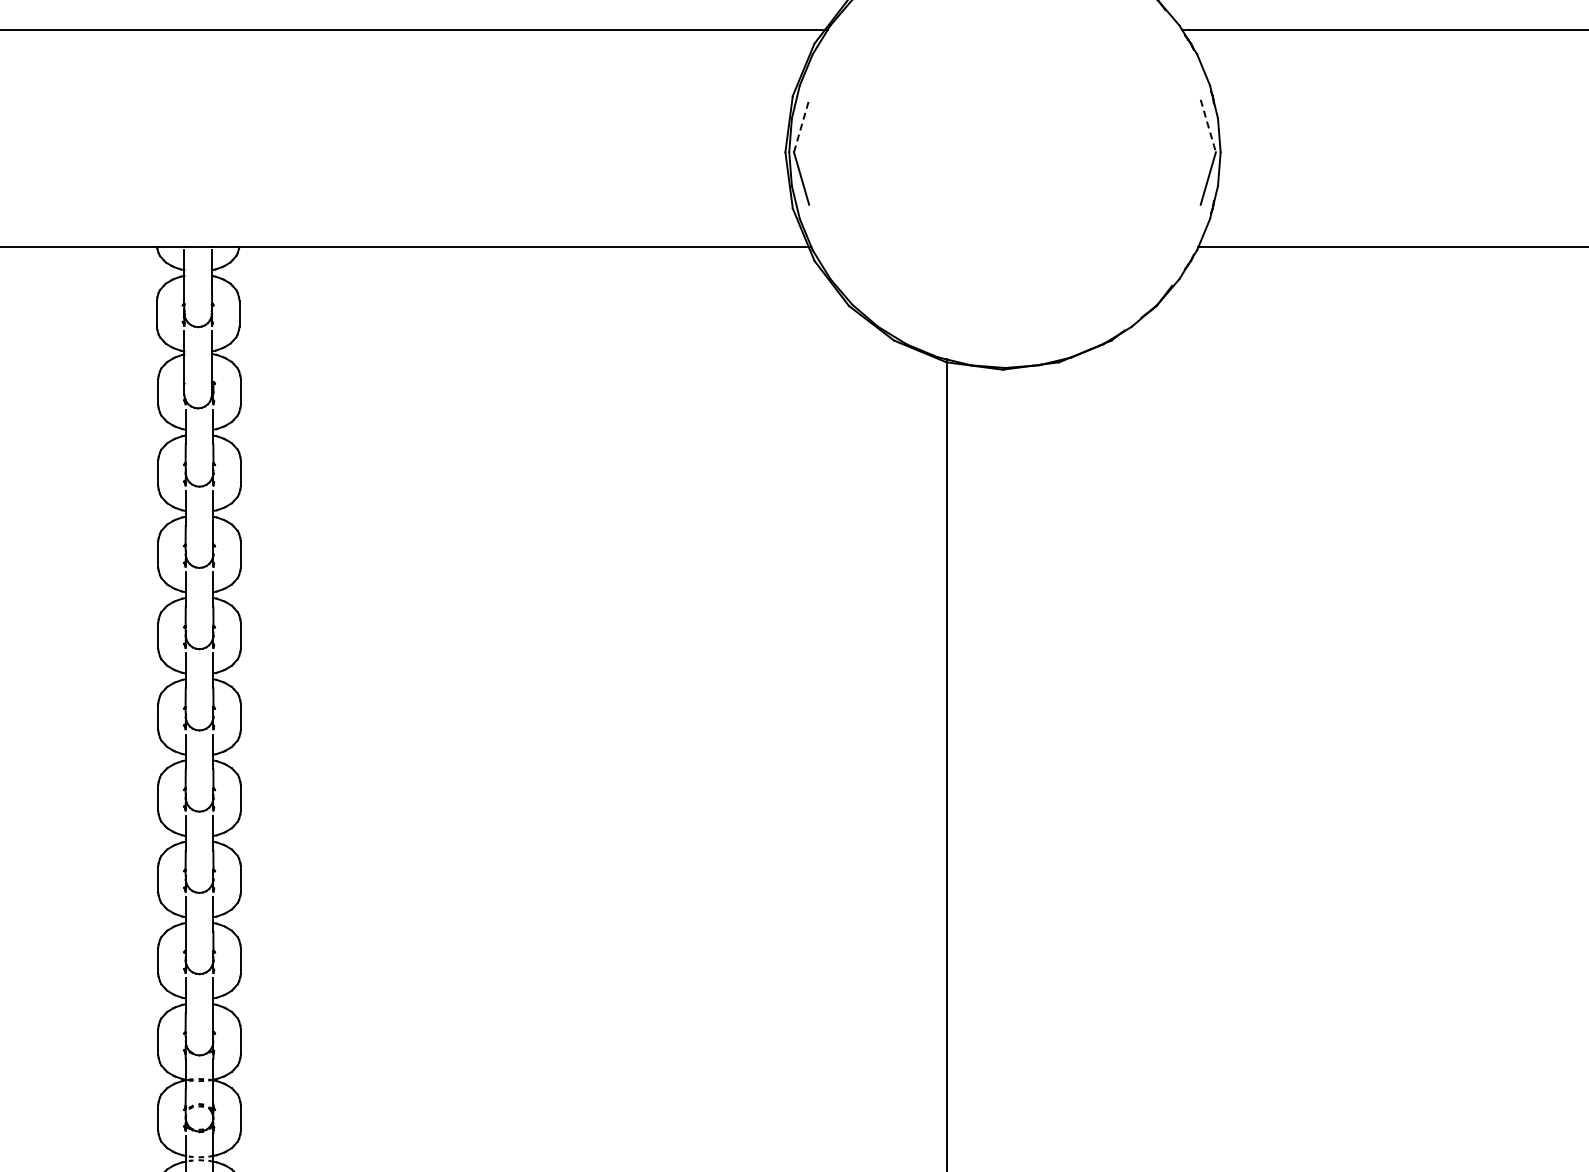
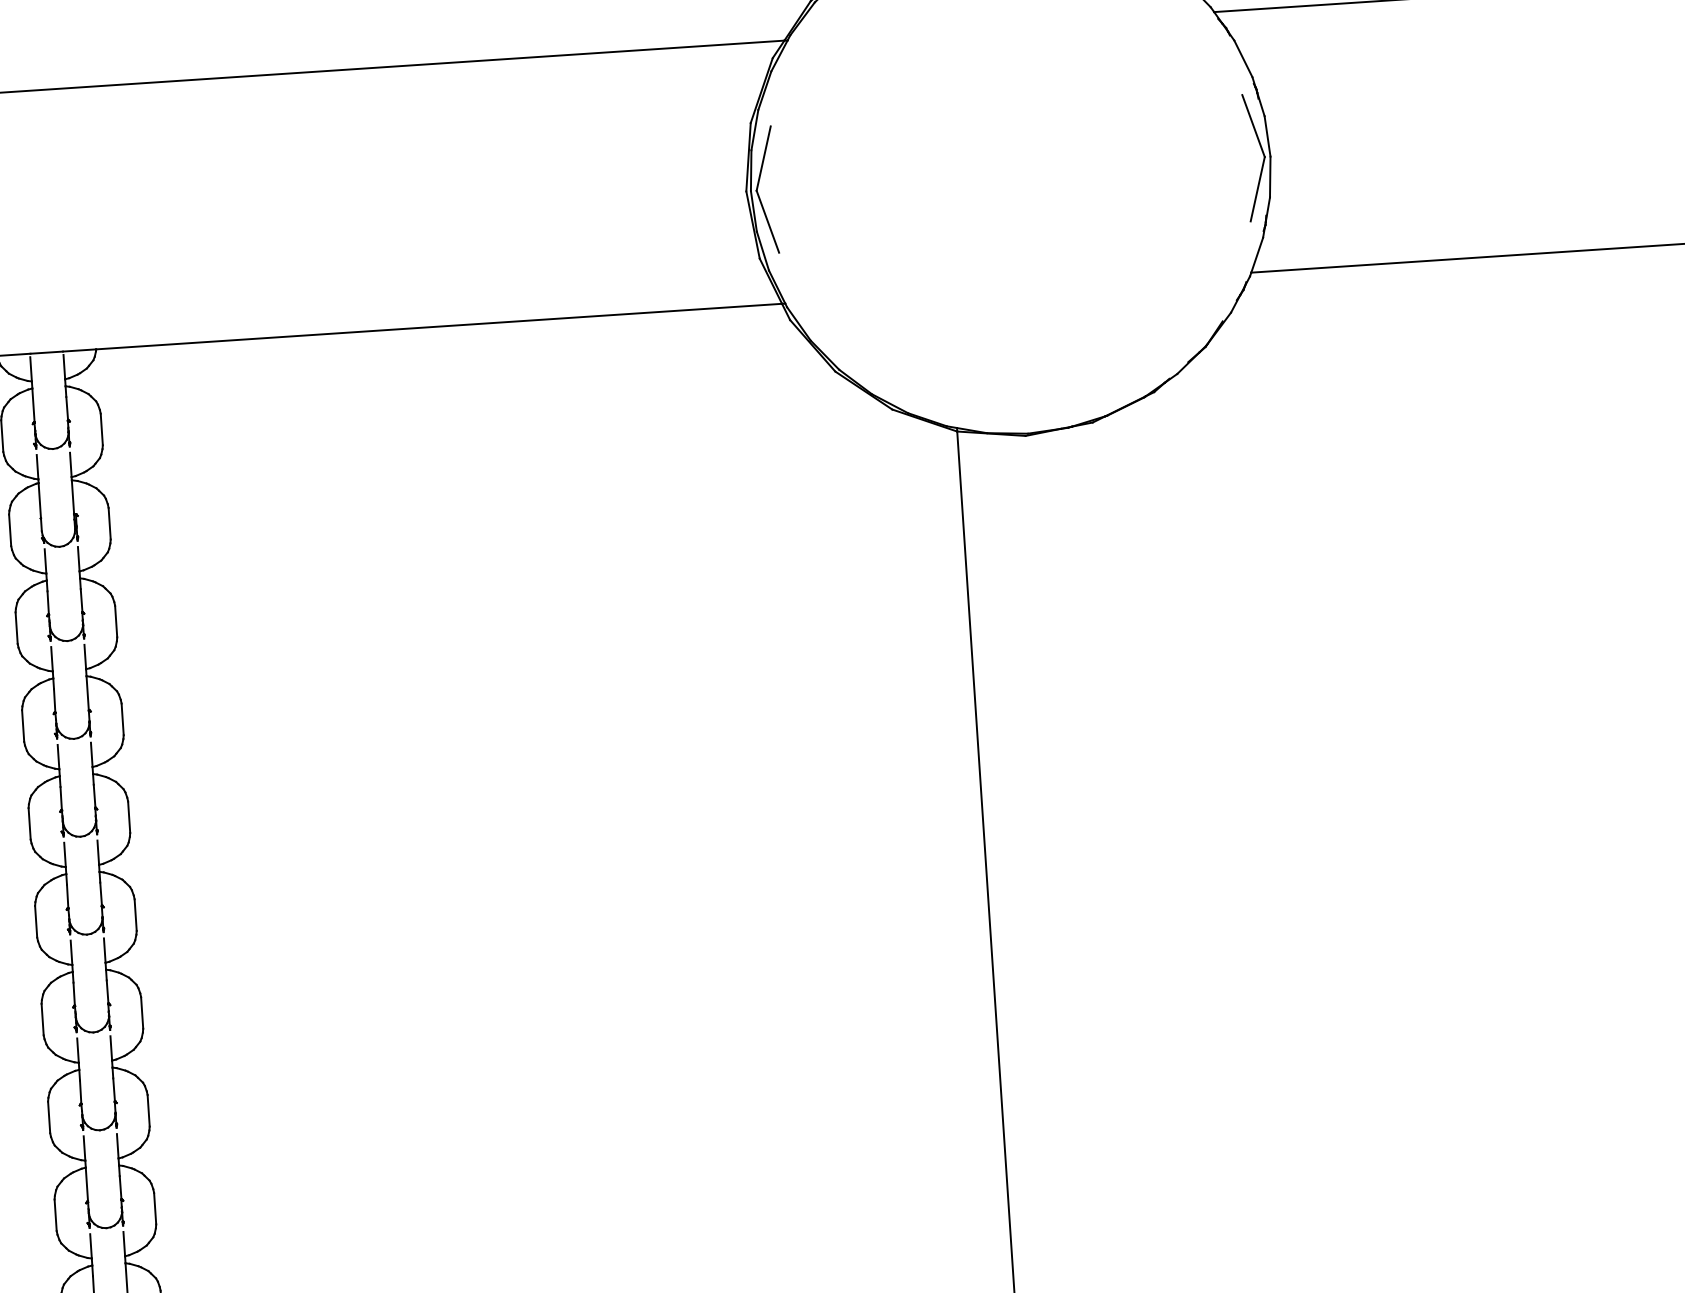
line: (801, 125) -> (763, 157), dashed -> solid
line: (1208, 126) -> (1253, 126), dashed -> solid

